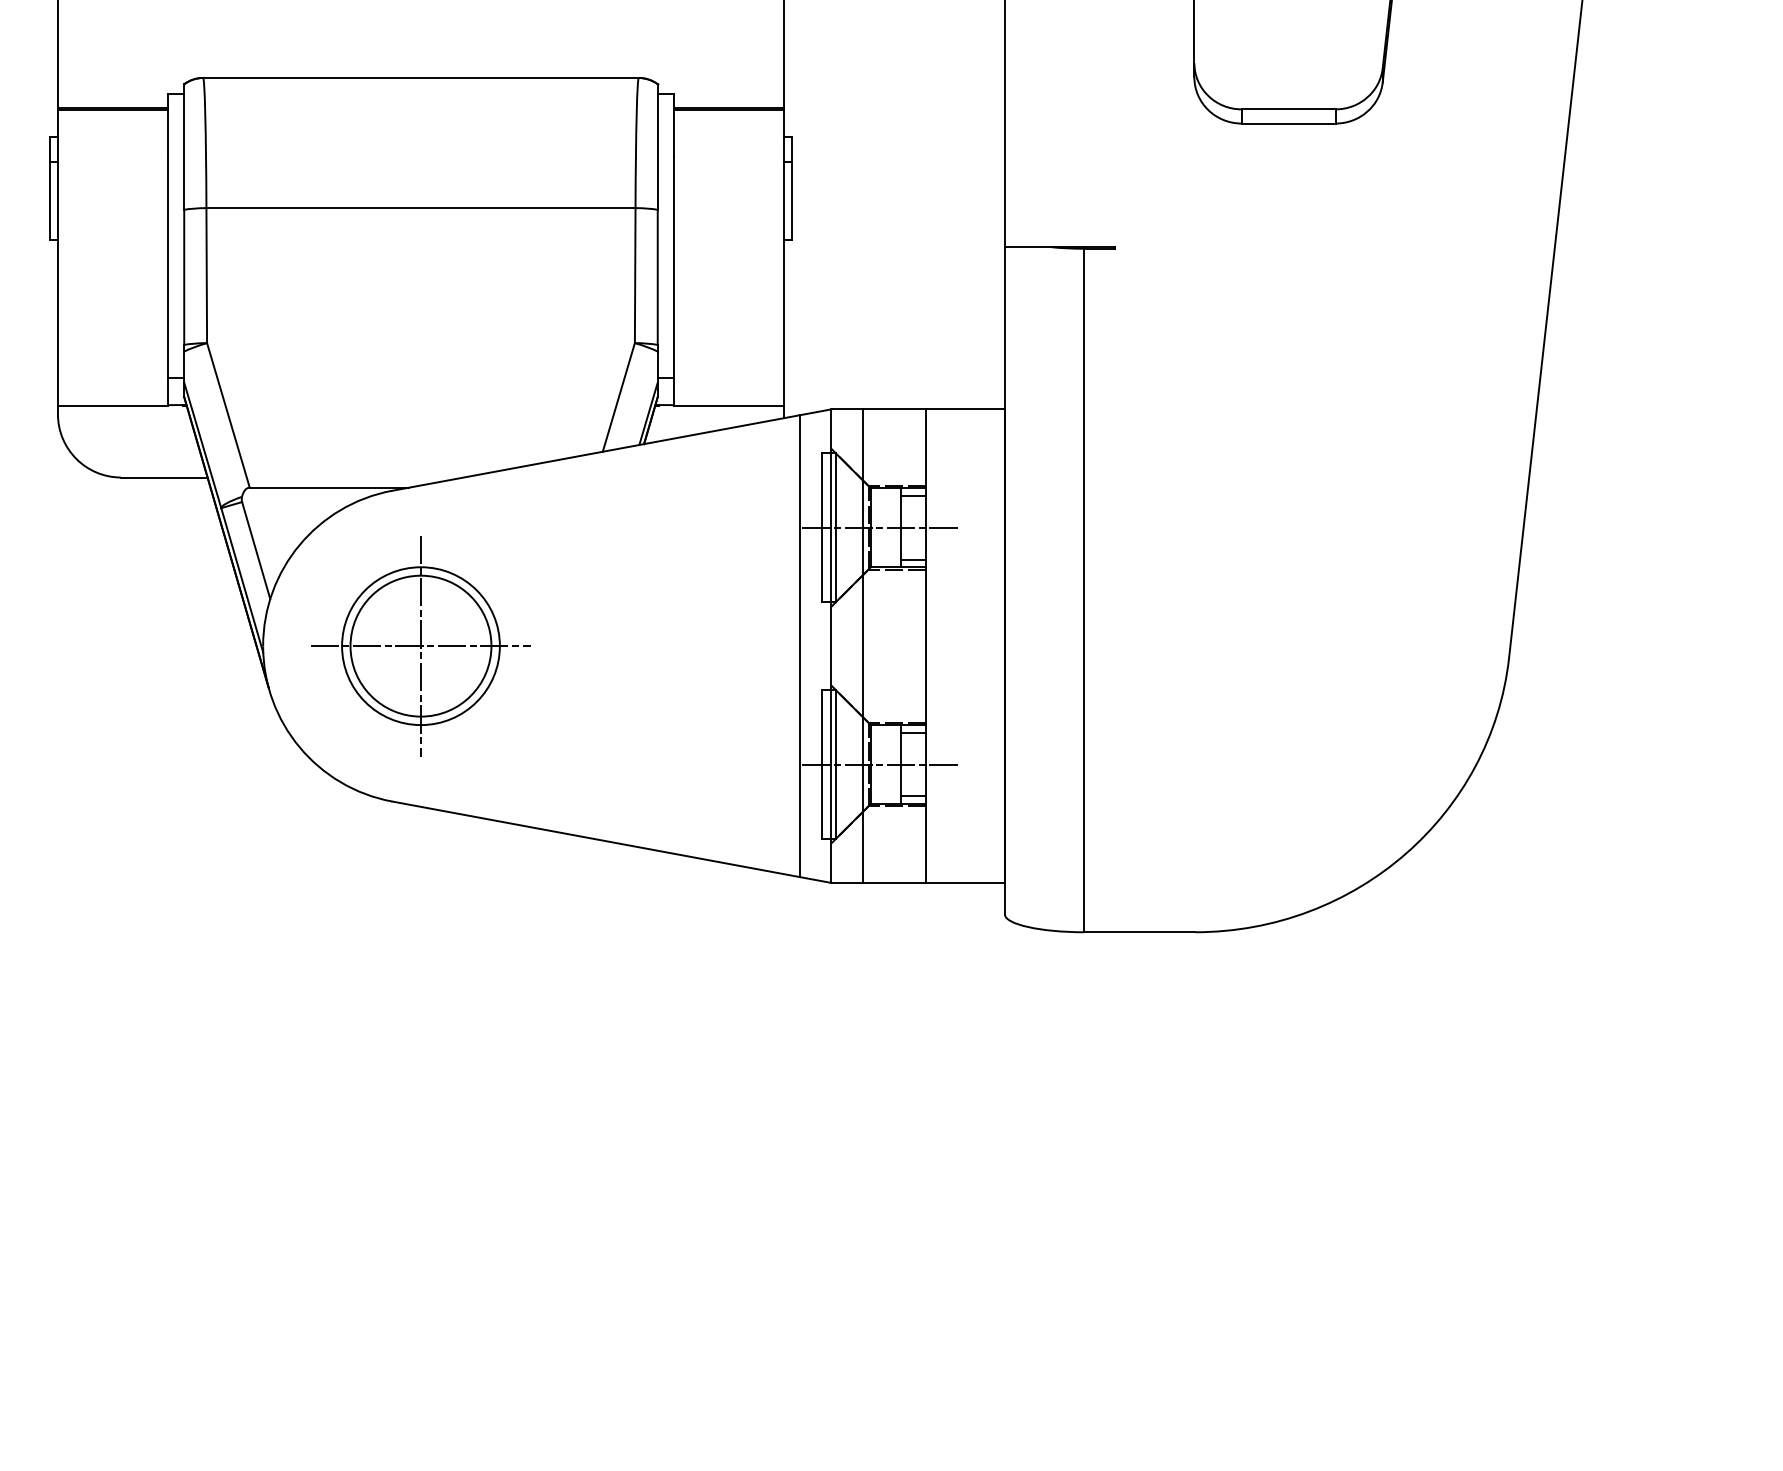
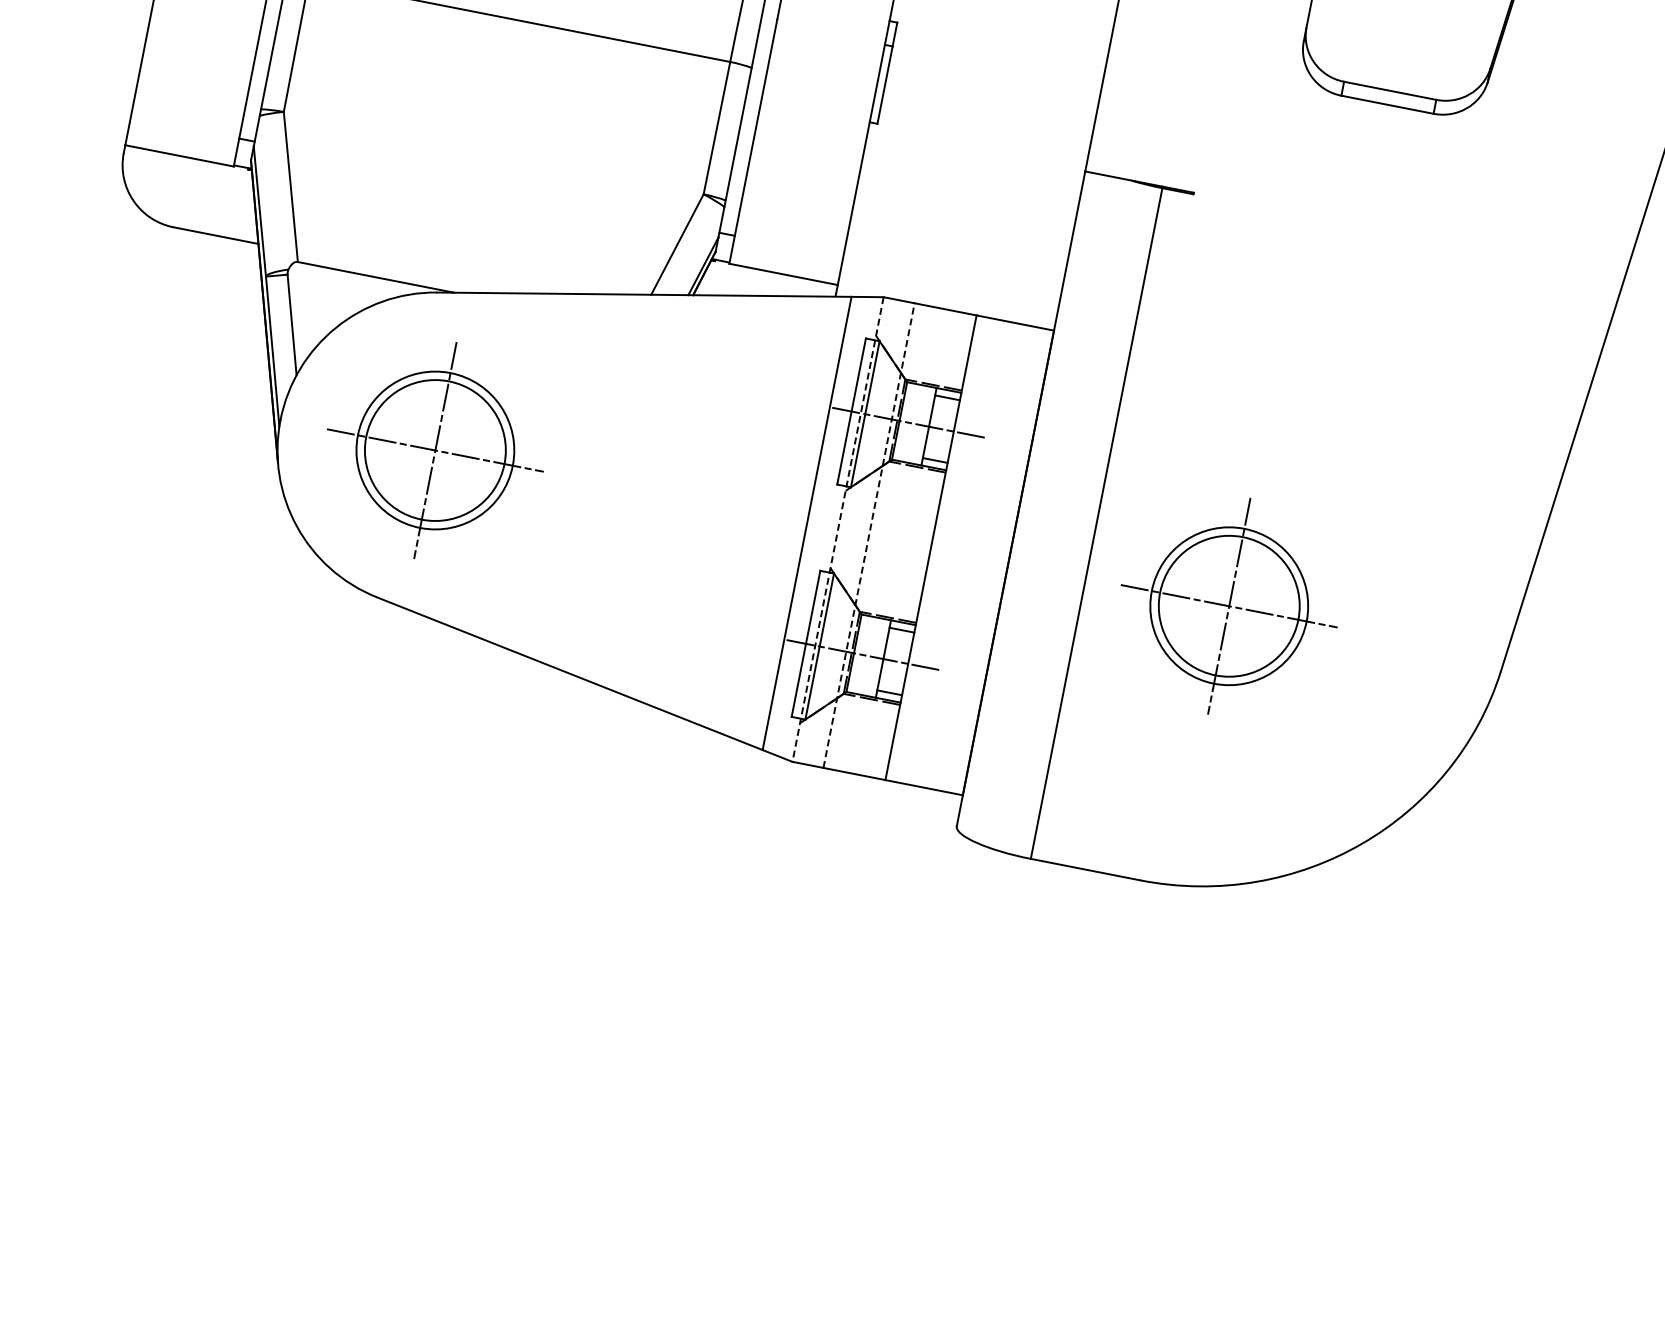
line: (831, 646) -> (838, 529), solid -> dashed
line: (862, 646) -> (868, 535), solid -> dashed
part: (1229, 646) -> (1228, 606), added

